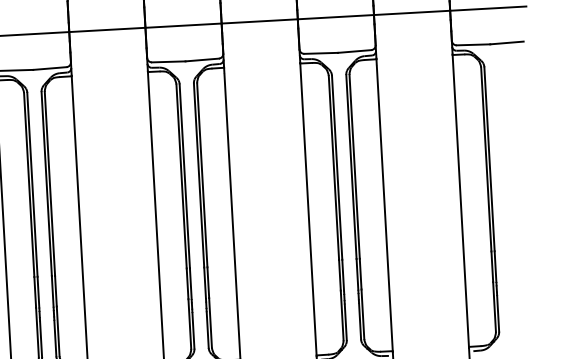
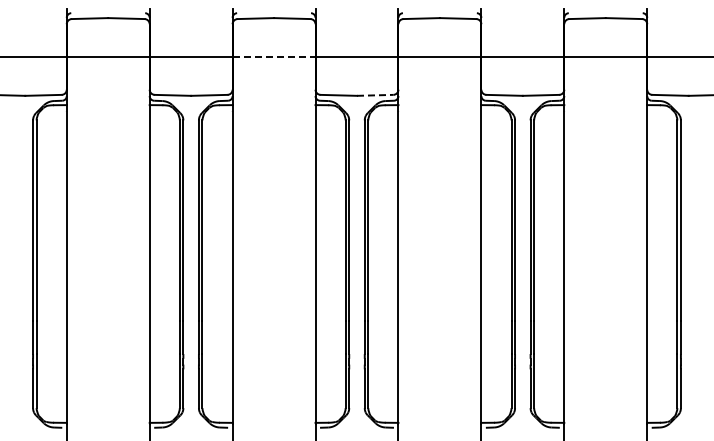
line: (107, 29) -> (274, 56), solid -> dashed
line: (202, 60) -> (375, 95), solid -> dashed

